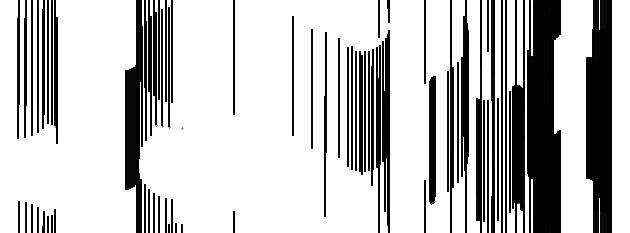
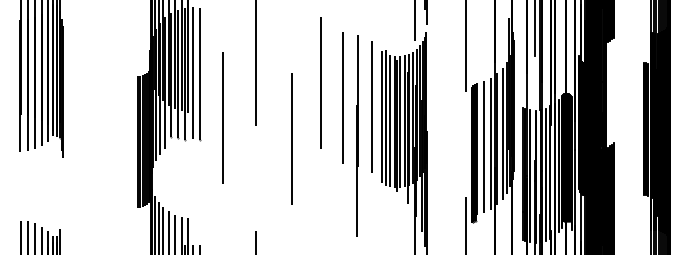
line: (175, 66) -> (192, 72), added
line: (182, 67) -> (200, 73), added
line: (203, 107) -> (223, 117), added
line: (266, 127) -> (292, 139), added
line: (441, 134) -> (484, 147), added

